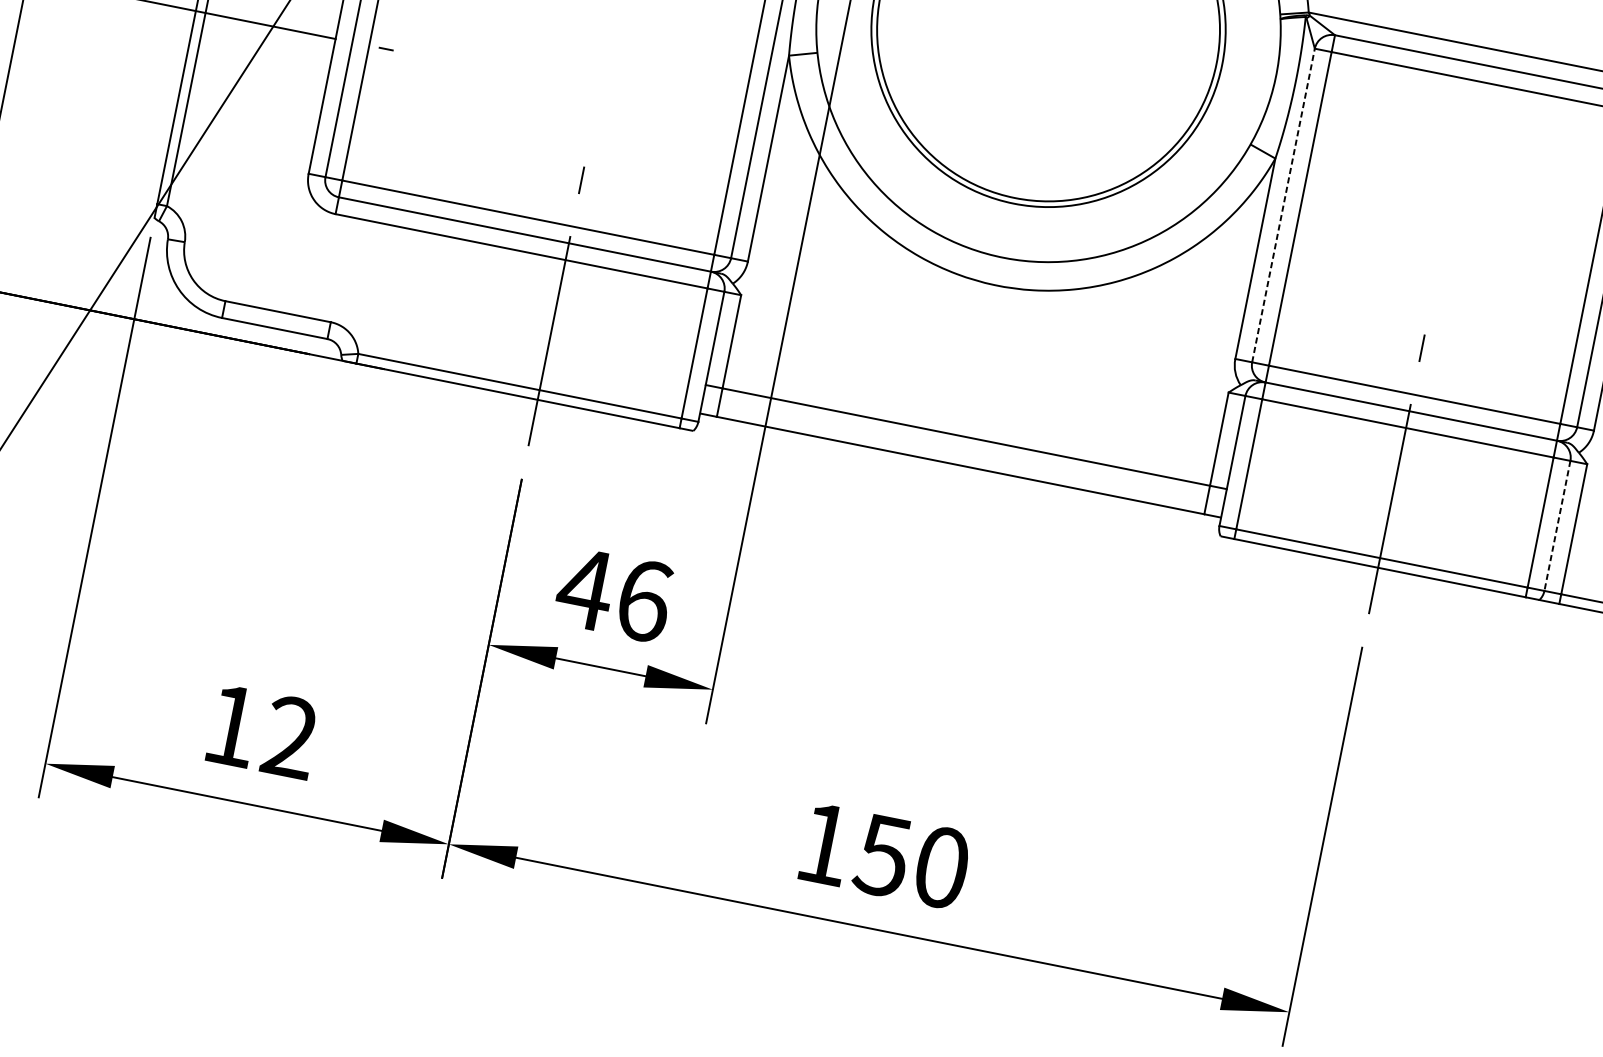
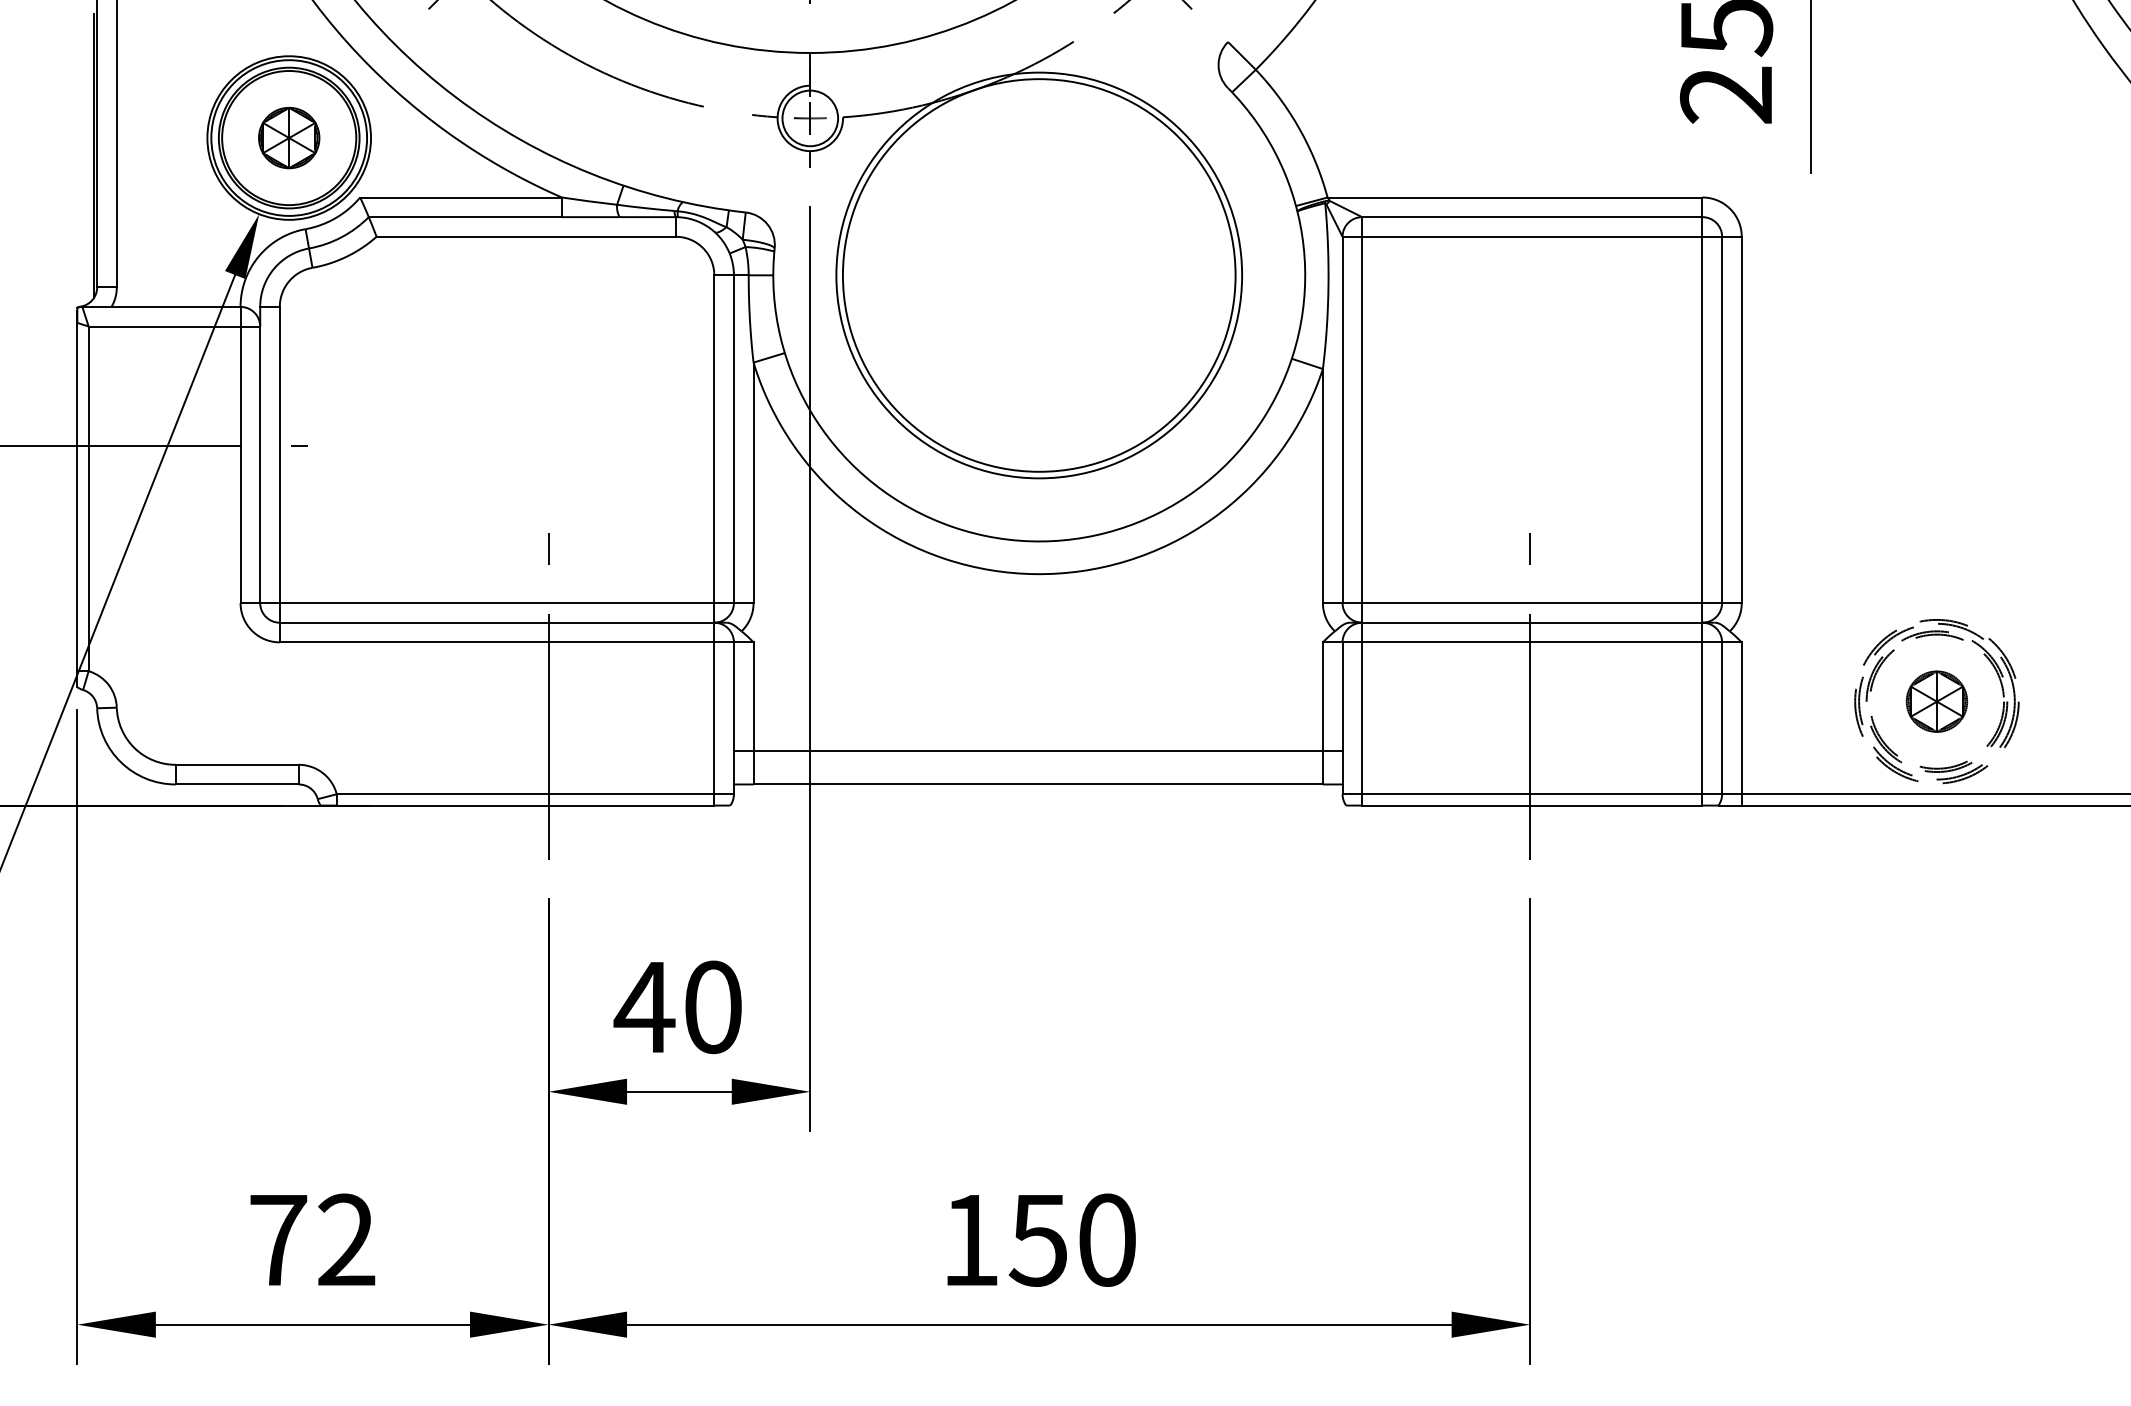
line: (1283, 205) -> (1342, 419), dashed -> solid
line: (1557, 526) -> (1722, 718), dashed -> solid
text: (644, 600) -> (713, 1007), 46 -> 40
text: (232, 726) -> (278, 1240), 12 -> 72

